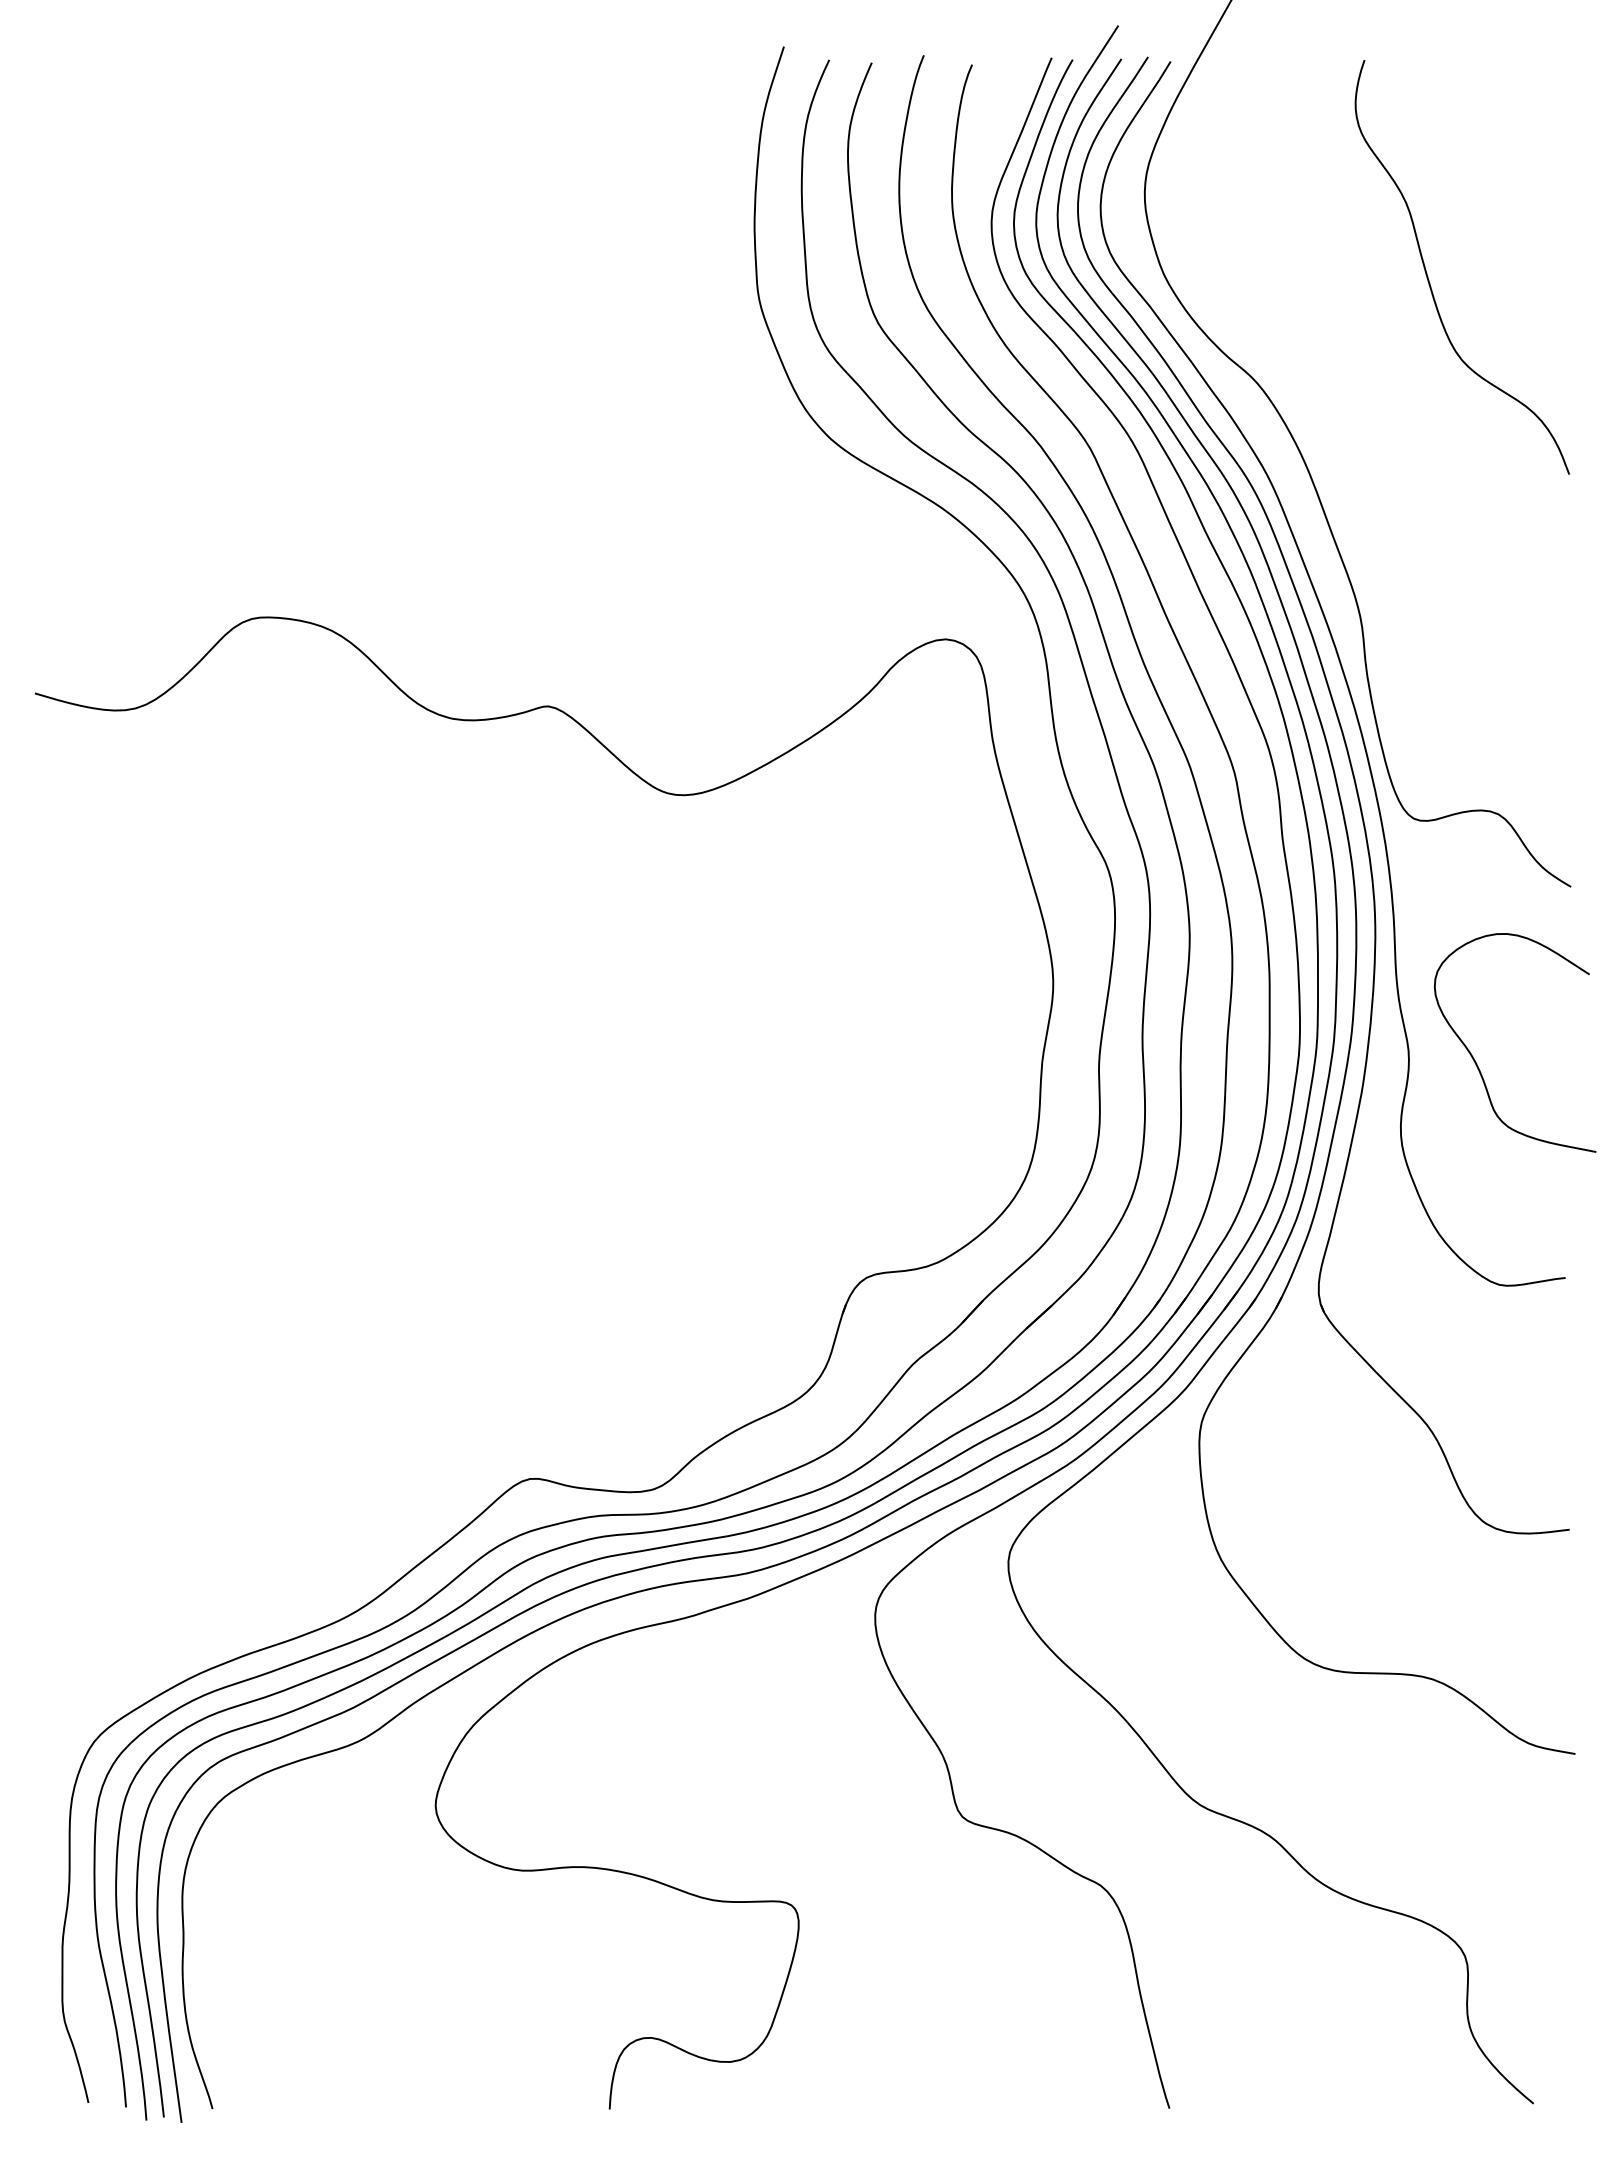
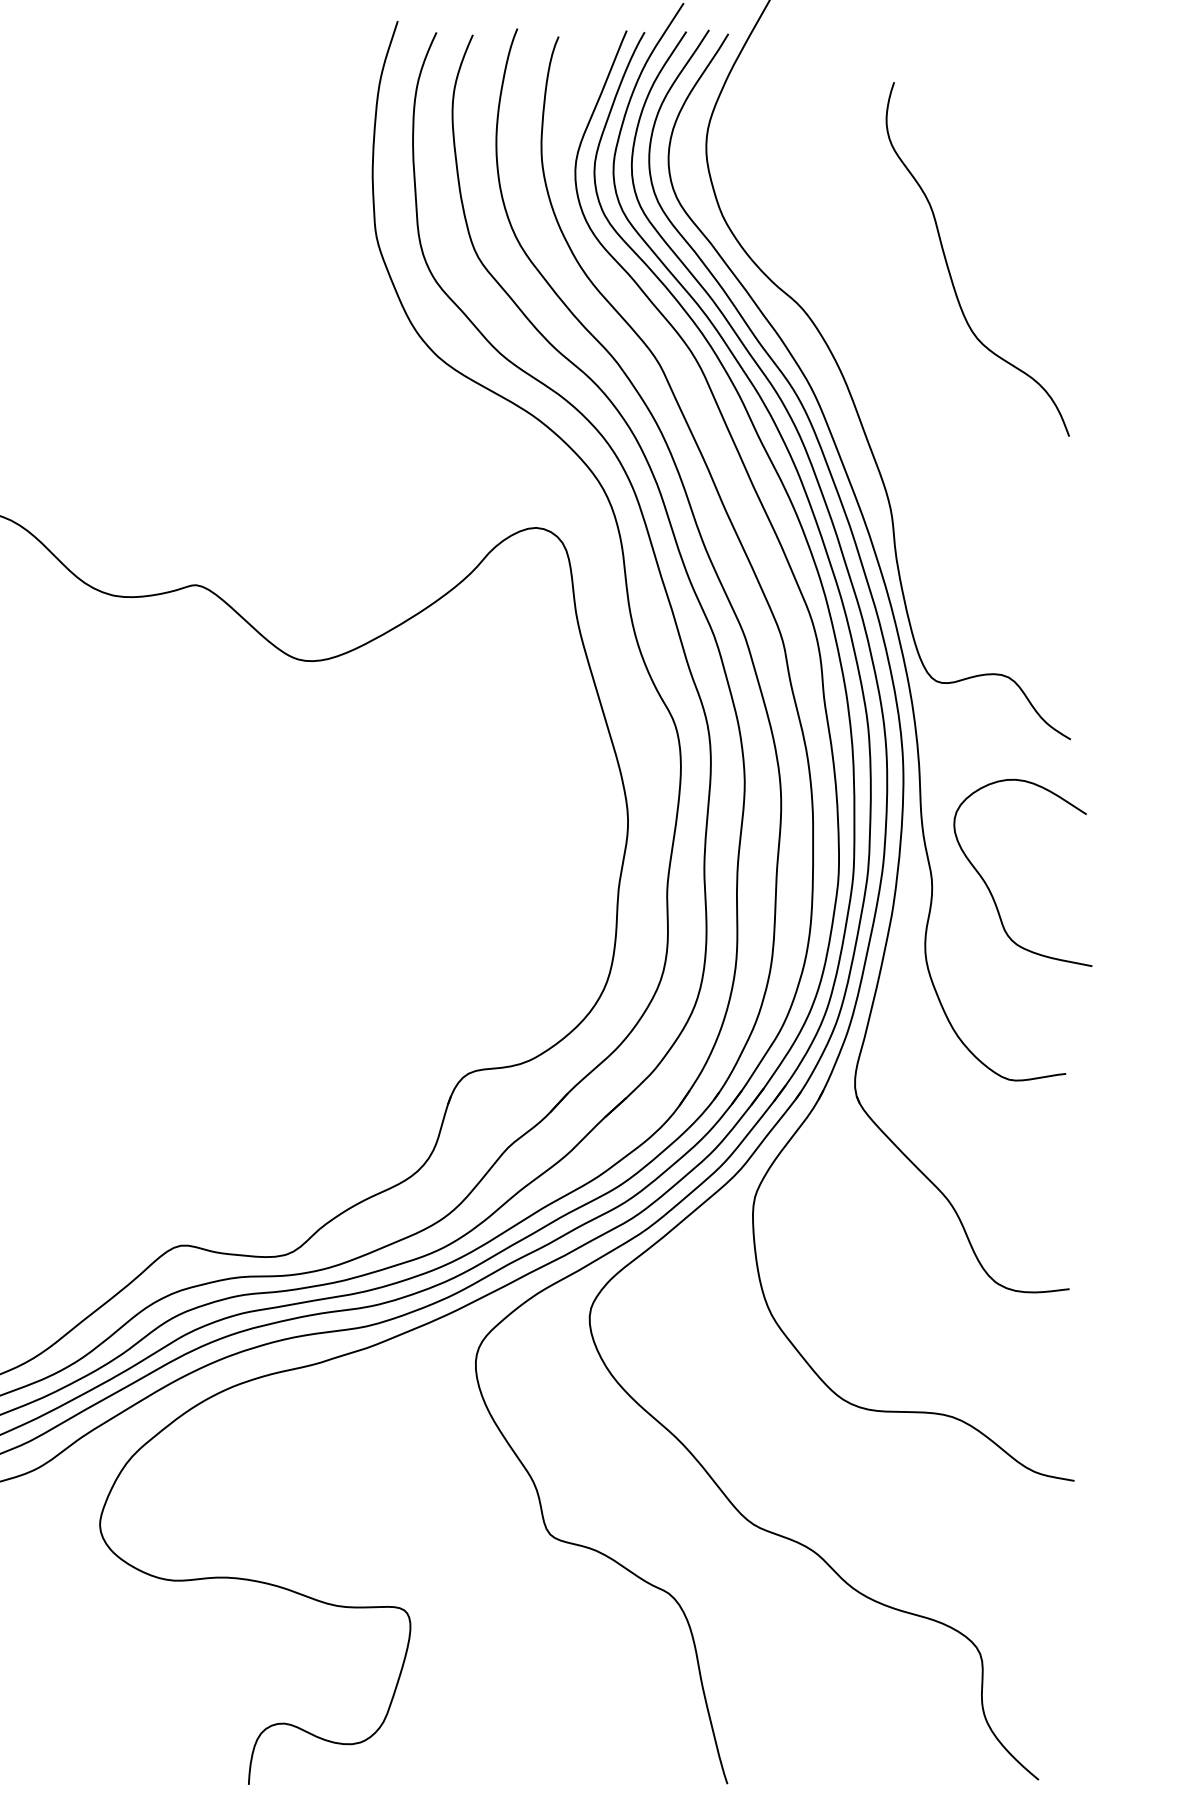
curve: (1429, 279) -> (949, 269), moved

